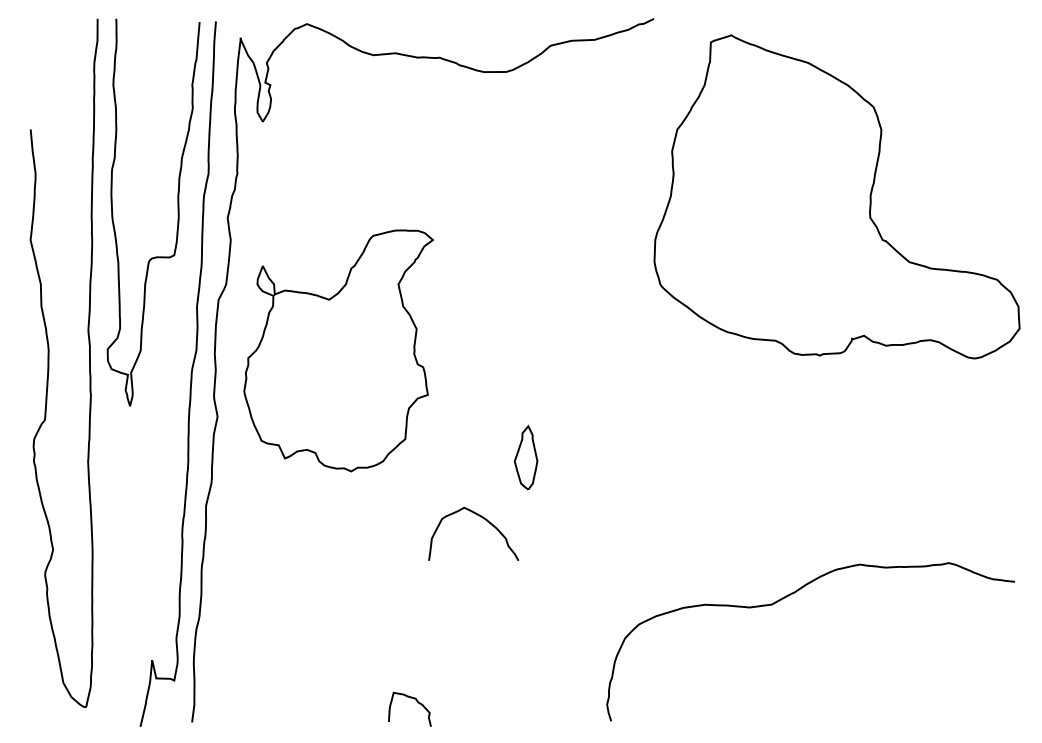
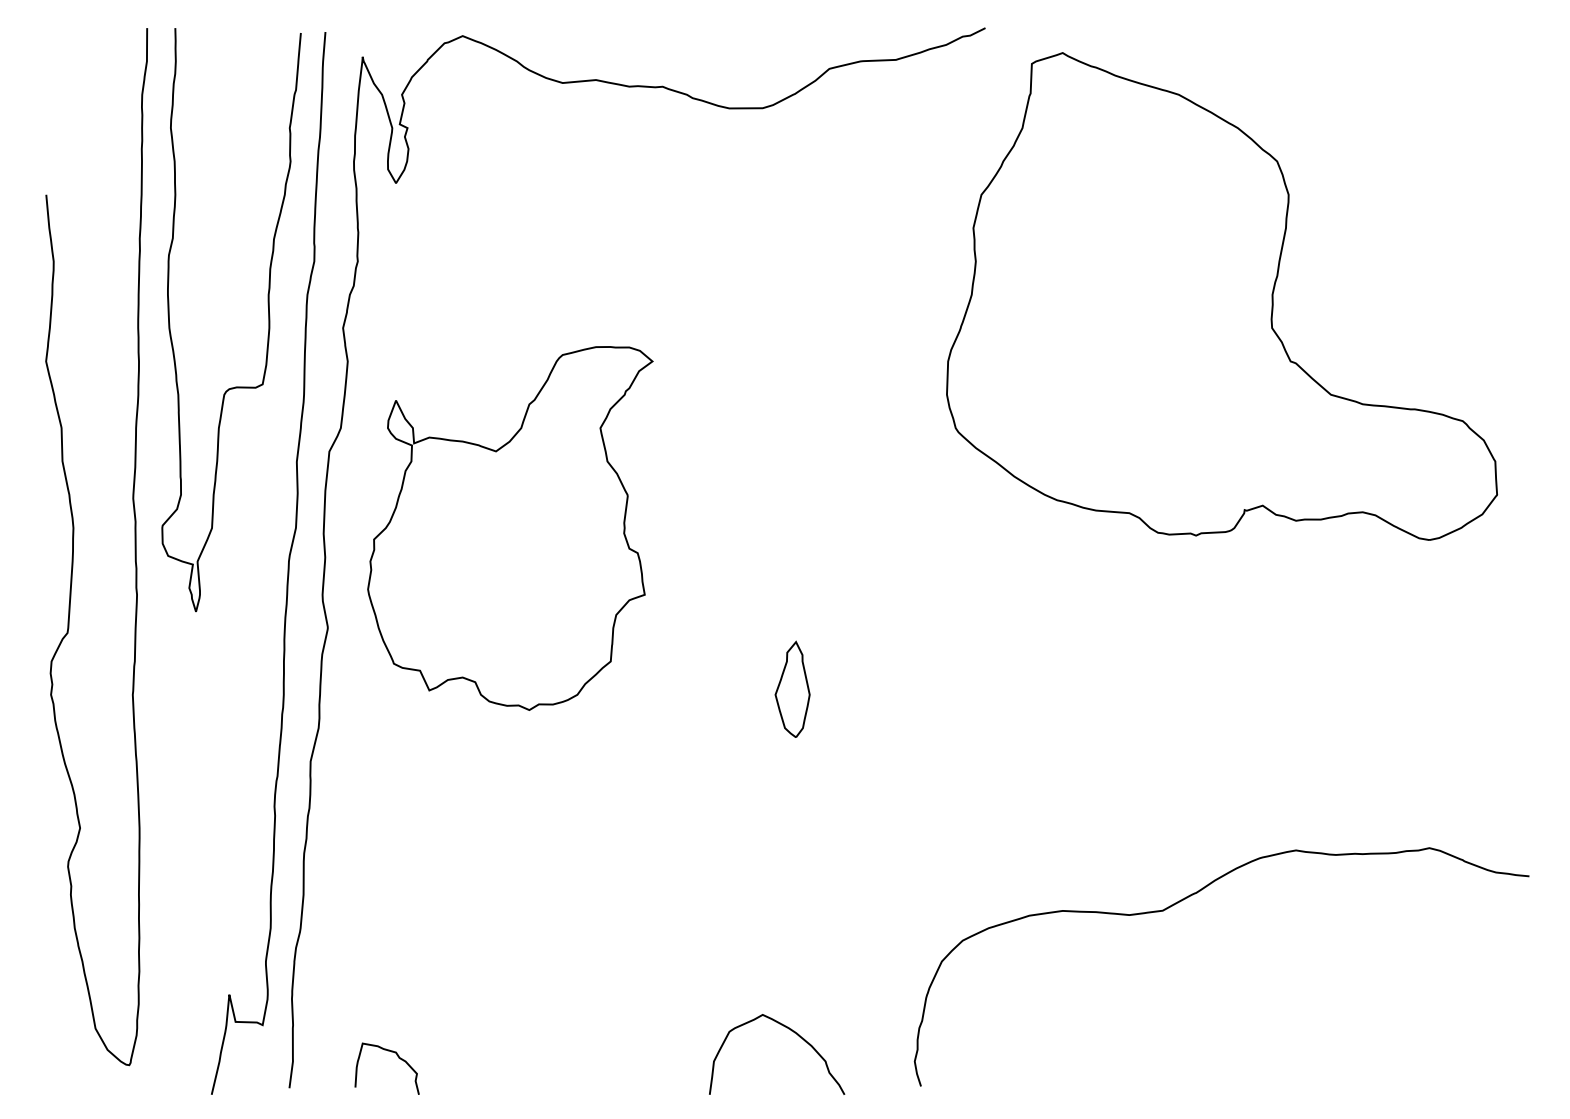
part: (836, 196) -> (1221, 295), moved
curve: (483, 519) -> (791, 1032), moved
curve: (416, 701) -> (397, 1056), moved

